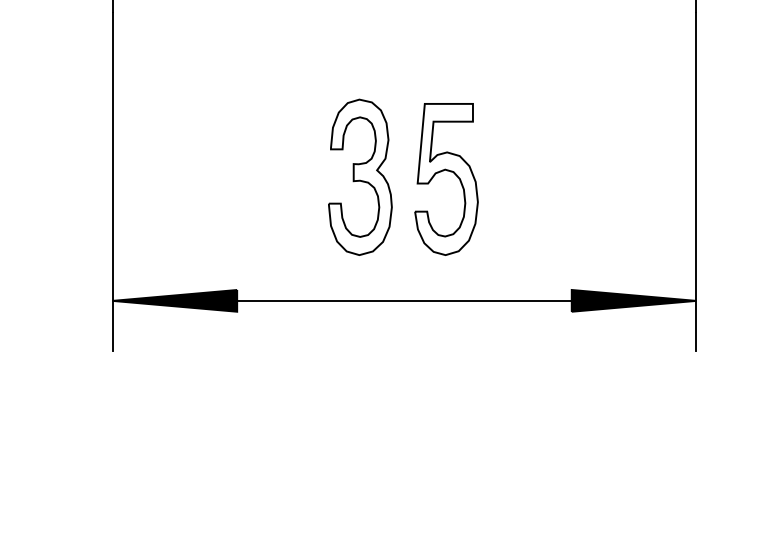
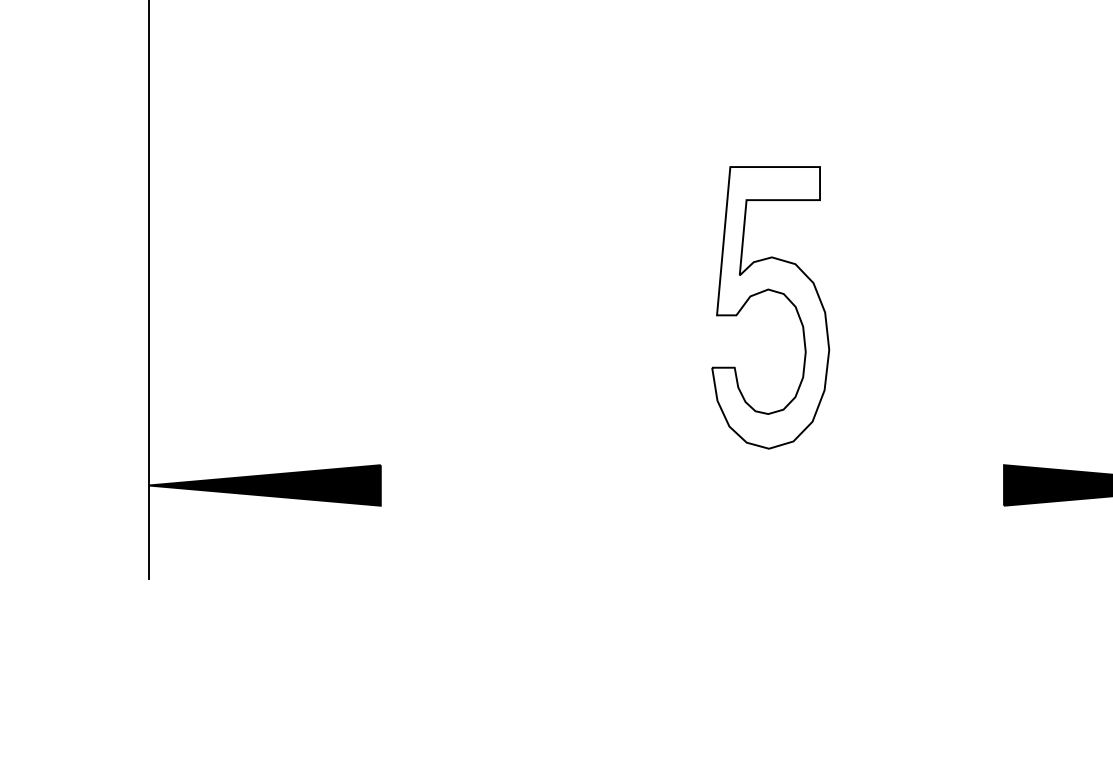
part: (447, 171) -> (772, 292), moved
part: (360, 176) -> (610, 253), removed
line: (404, 300) -> (692, 484), removed

